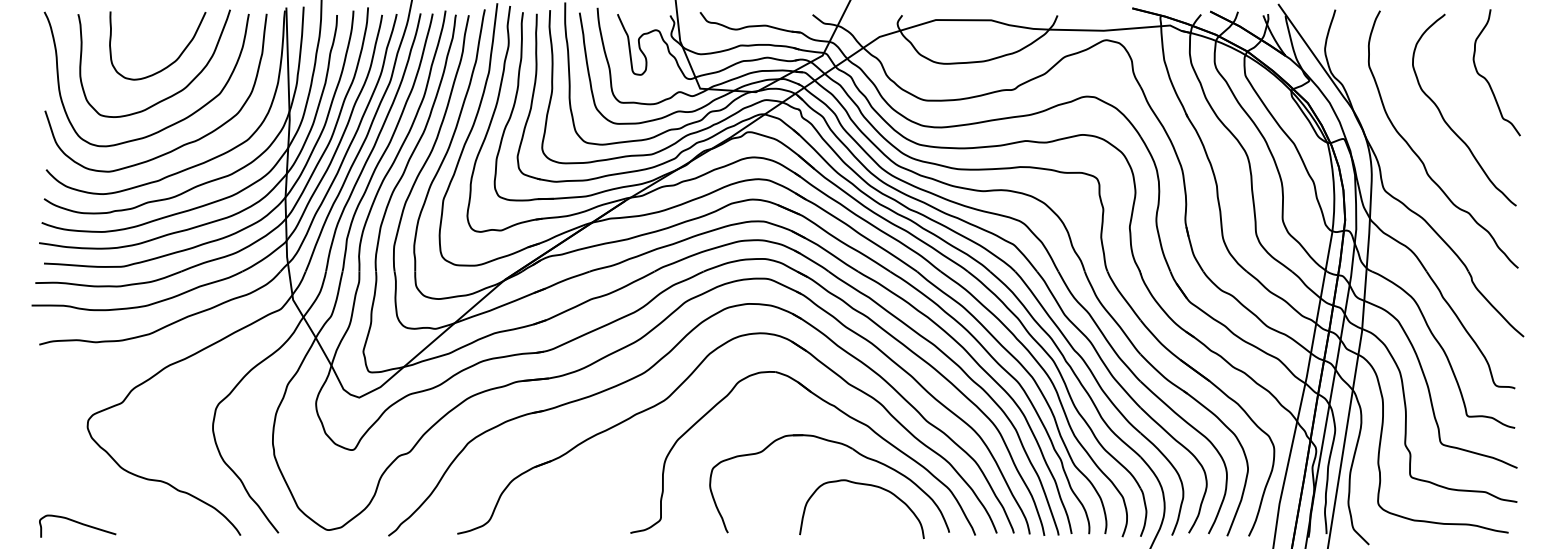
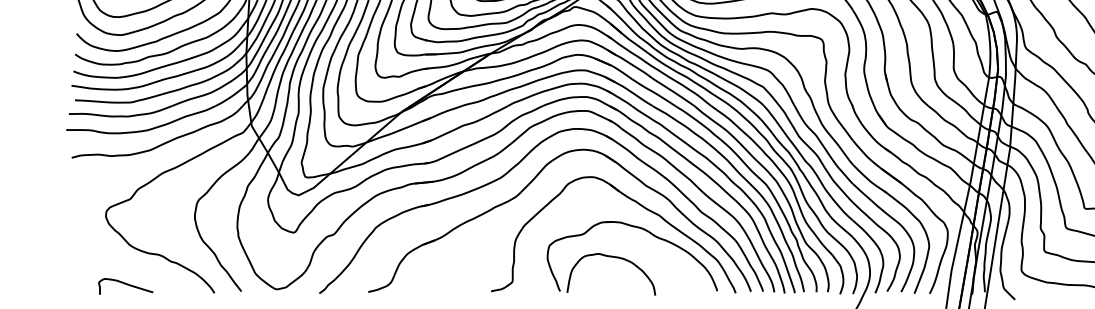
curve: (864, 485) -> (613, 257), moved
curve: (77, 523) -> (125, 284), moved

